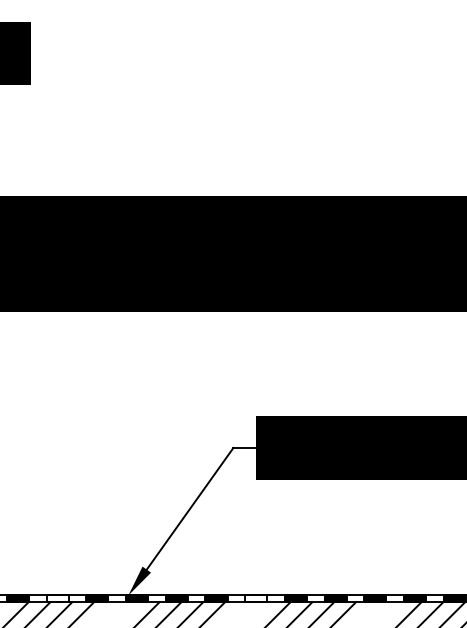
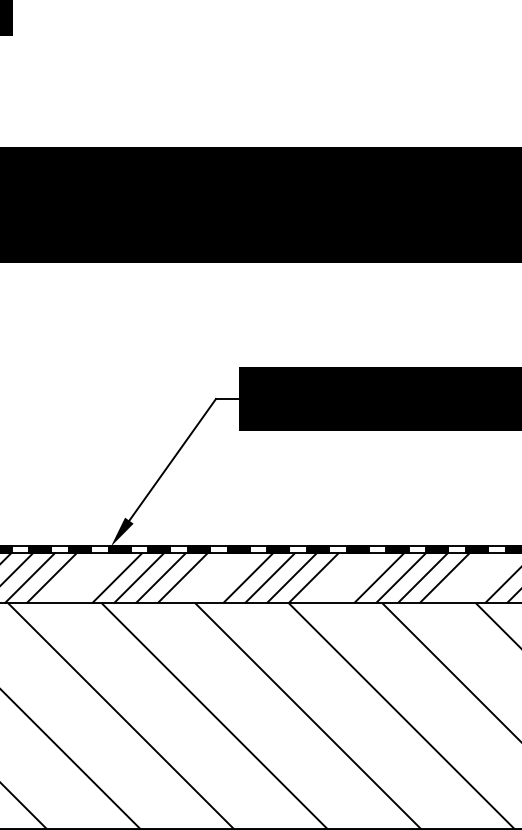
hatch: (57, 598) -> (40, 549), added
hatch: (255, 598) -> (238, 549), added

